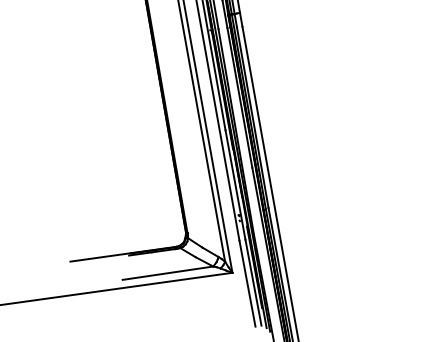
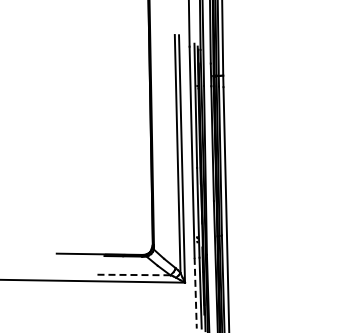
line: (166, 272) -> (132, 274), solid -> dashed
line: (247, 284) -> (195, 293), solid -> dashed

